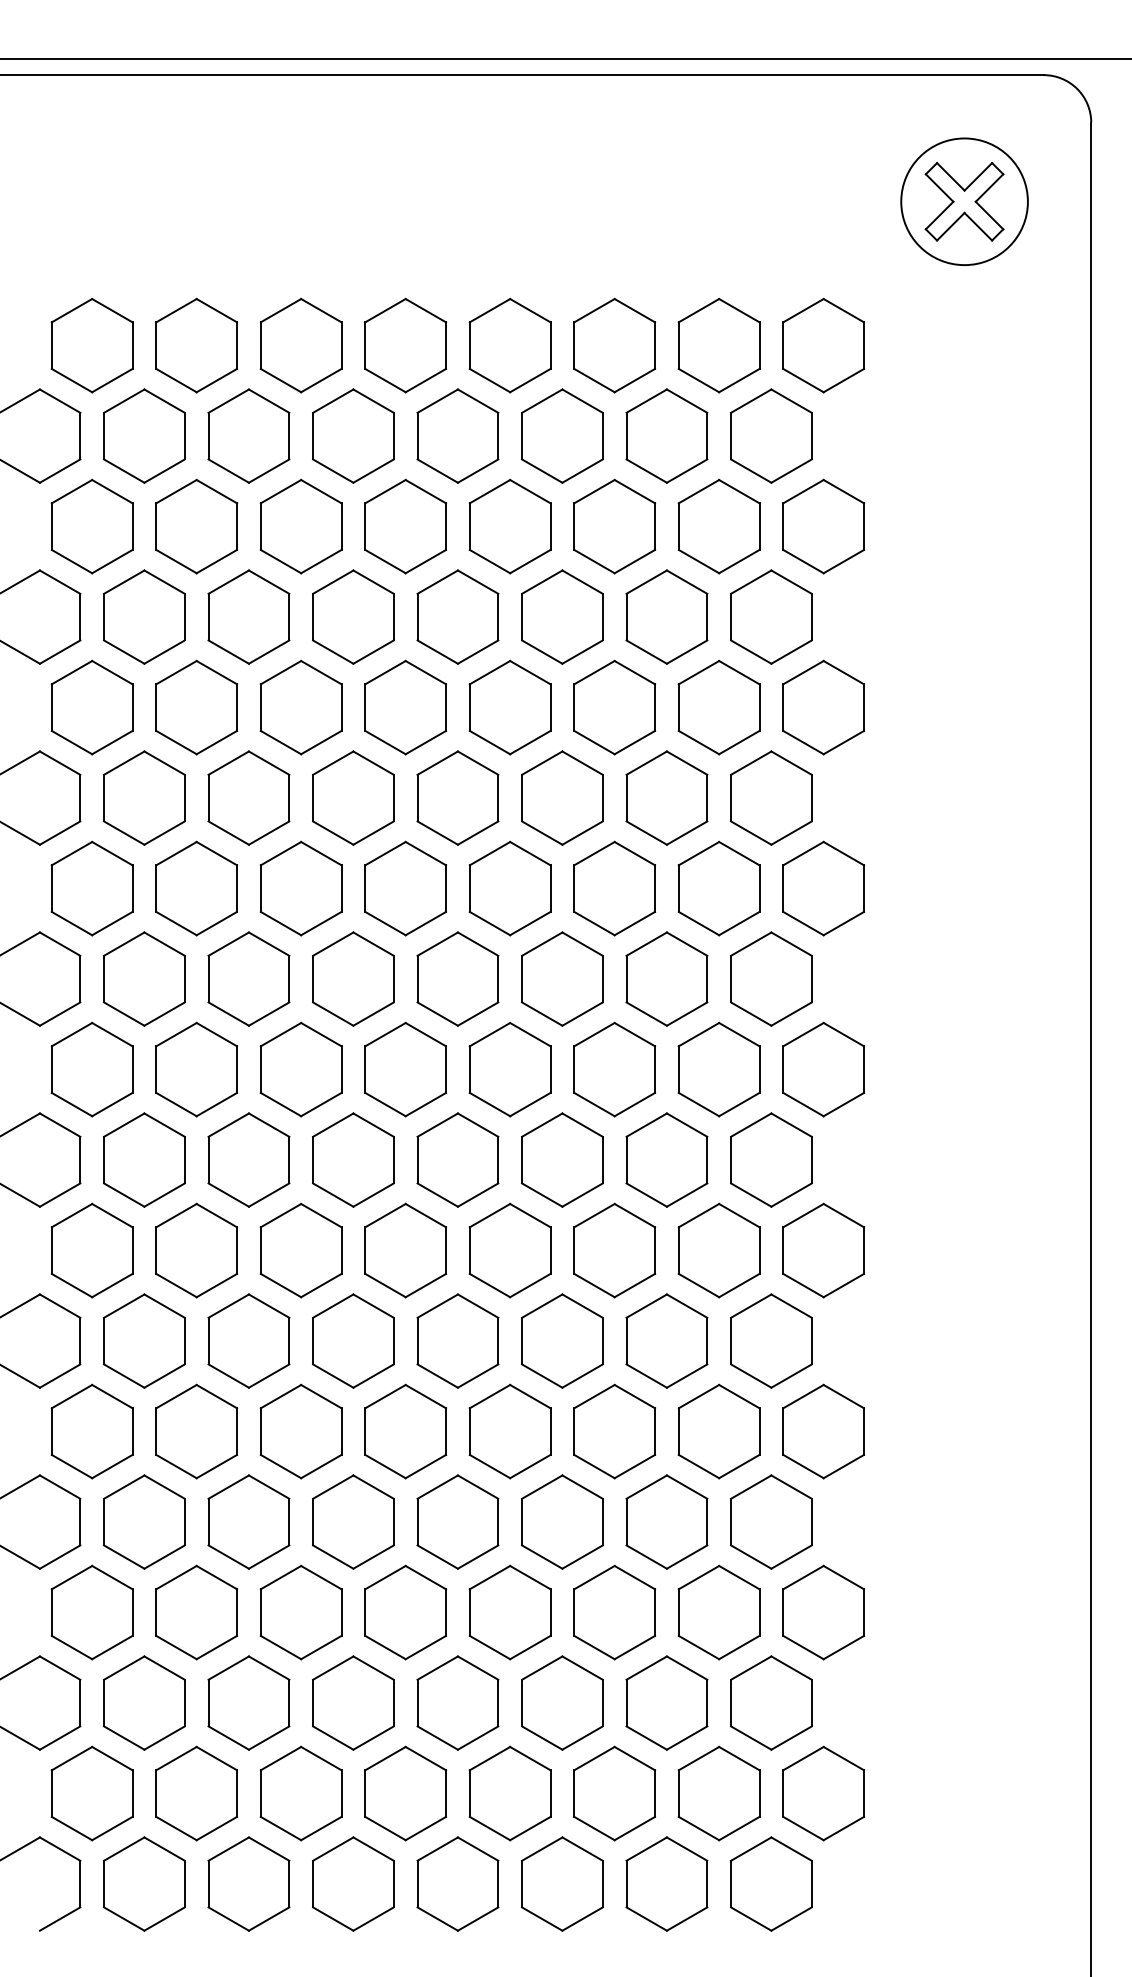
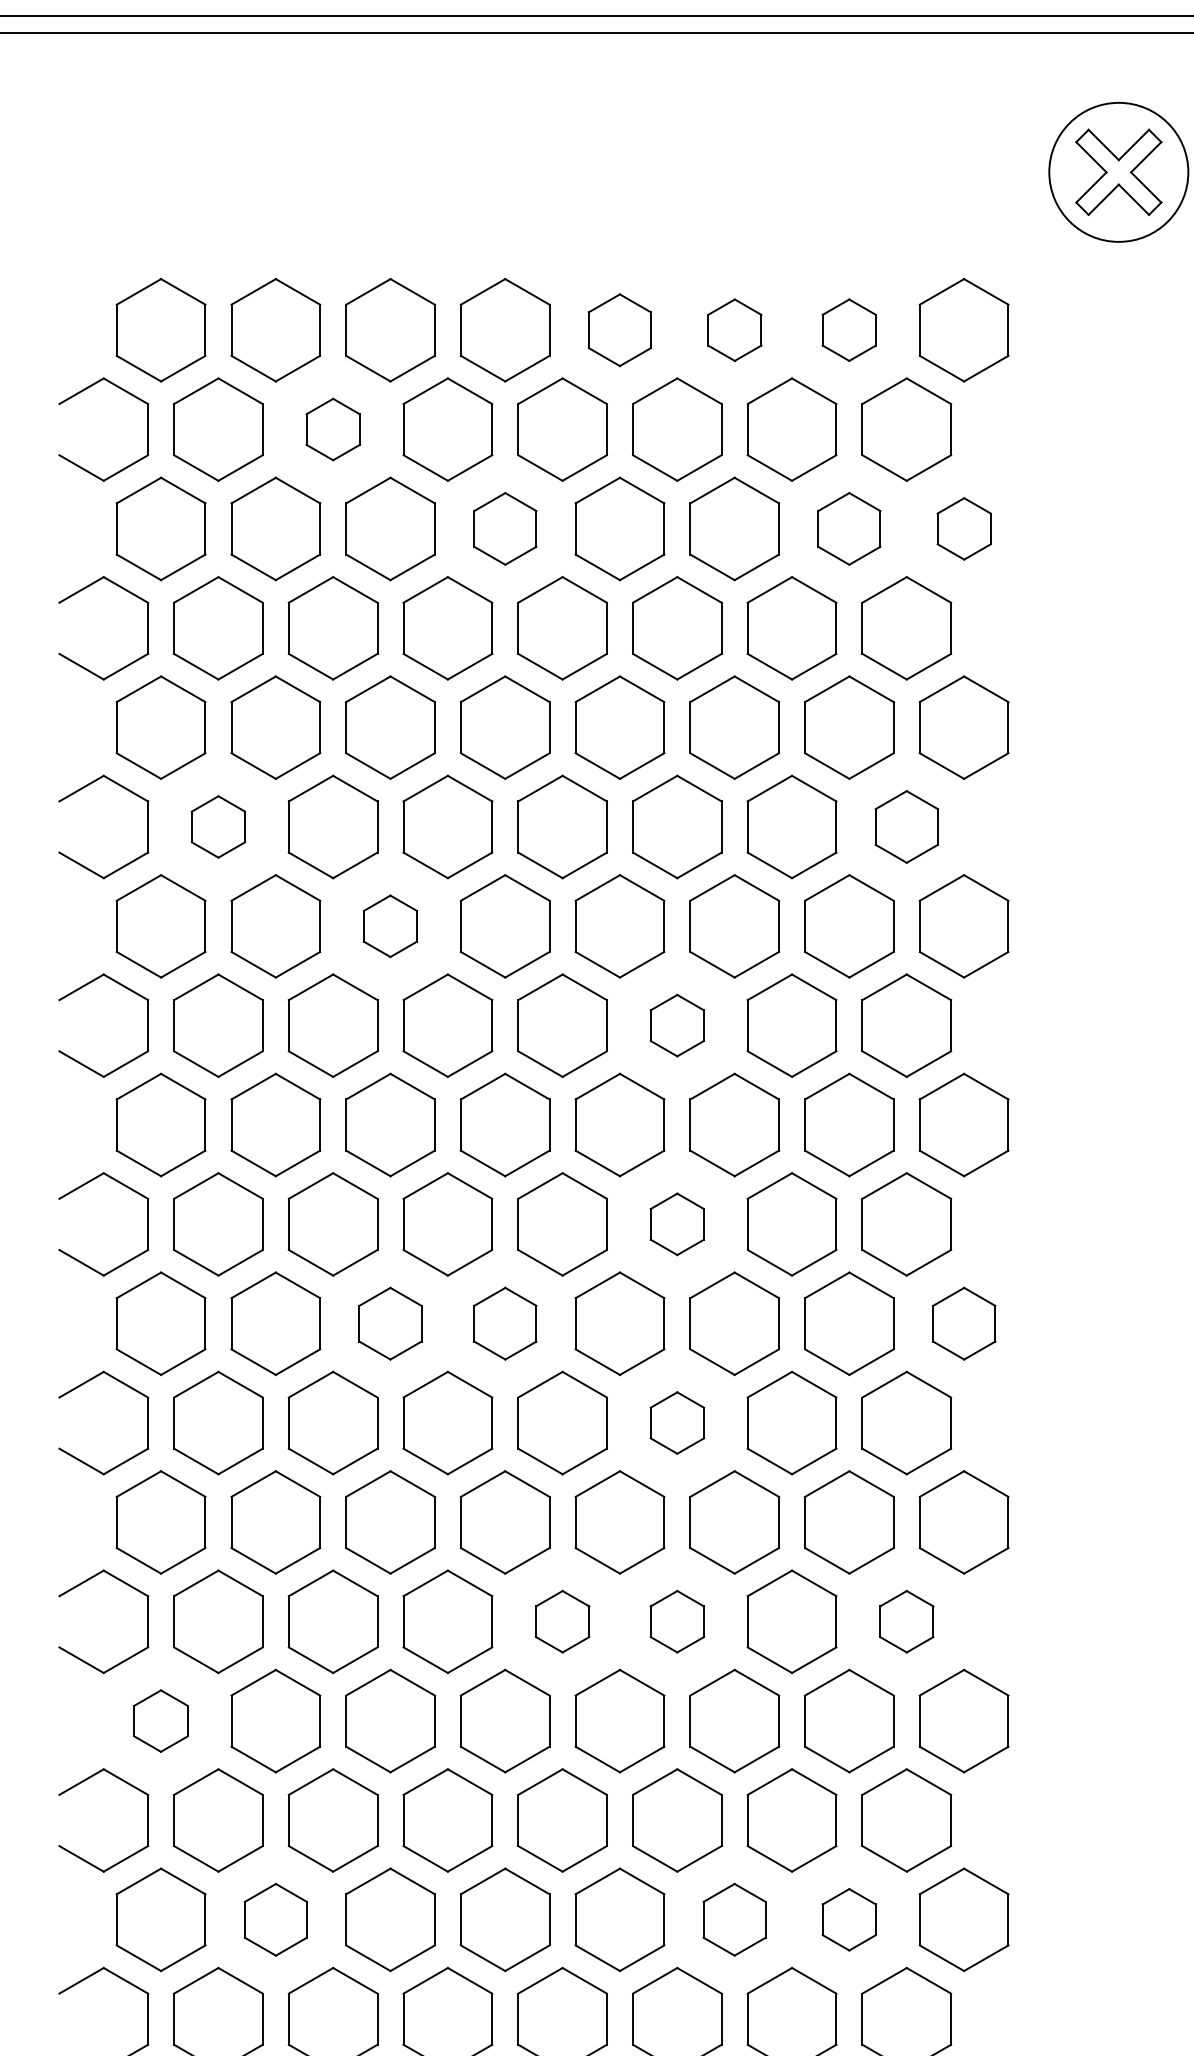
part: (509, 345) -> (619, 330), size x0.7
part: (614, 345) -> (734, 330), size x0.6
part: (718, 345) -> (848, 330), size x0.6
part: (248, 435) -> (332, 428), size x0.6
part: (405, 526) -> (505, 528), size x0.7
part: (718, 526) -> (848, 528), size x0.7
part: (823, 526) -> (963, 528), size x0.6
part: (144, 797) -> (218, 826), size x0.6
part: (771, 797) -> (906, 826), size x0.7
part: (300, 888) -> (389, 926), size x0.6
part: (562, 978) -> (677, 1025), size x0.6
part: (562, 1159) -> (677, 1223), size x0.6
part: (300, 1250) -> (389, 1323), size x0.7
part: (405, 1250) -> (505, 1323), size x0.7
part: (823, 1250) -> (963, 1323), size x0.7
part: (562, 1340) -> (677, 1422), size x0.6
part: (457, 1521) -> (562, 1621), size x0.6
part: (562, 1521) -> (677, 1621), size x0.6
part: (771, 1521) -> (906, 1621), size x0.6
part: (91, 1612) -> (160, 1721), size x0.6
part: (196, 1793) -> (275, 1919), size x0.7
part: (614, 1793) -> (734, 1919), size x0.7
part: (718, 1793) -> (848, 1919), size x0.6

